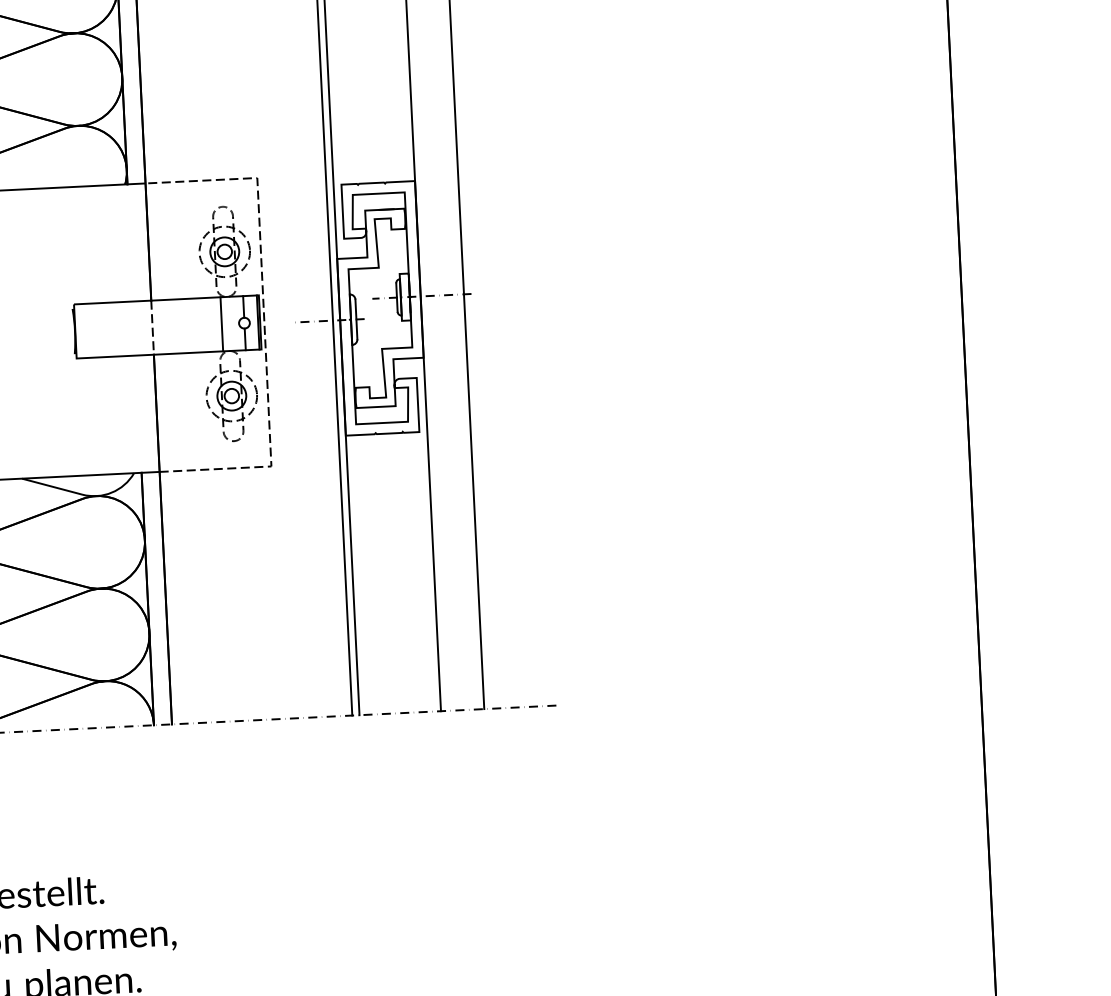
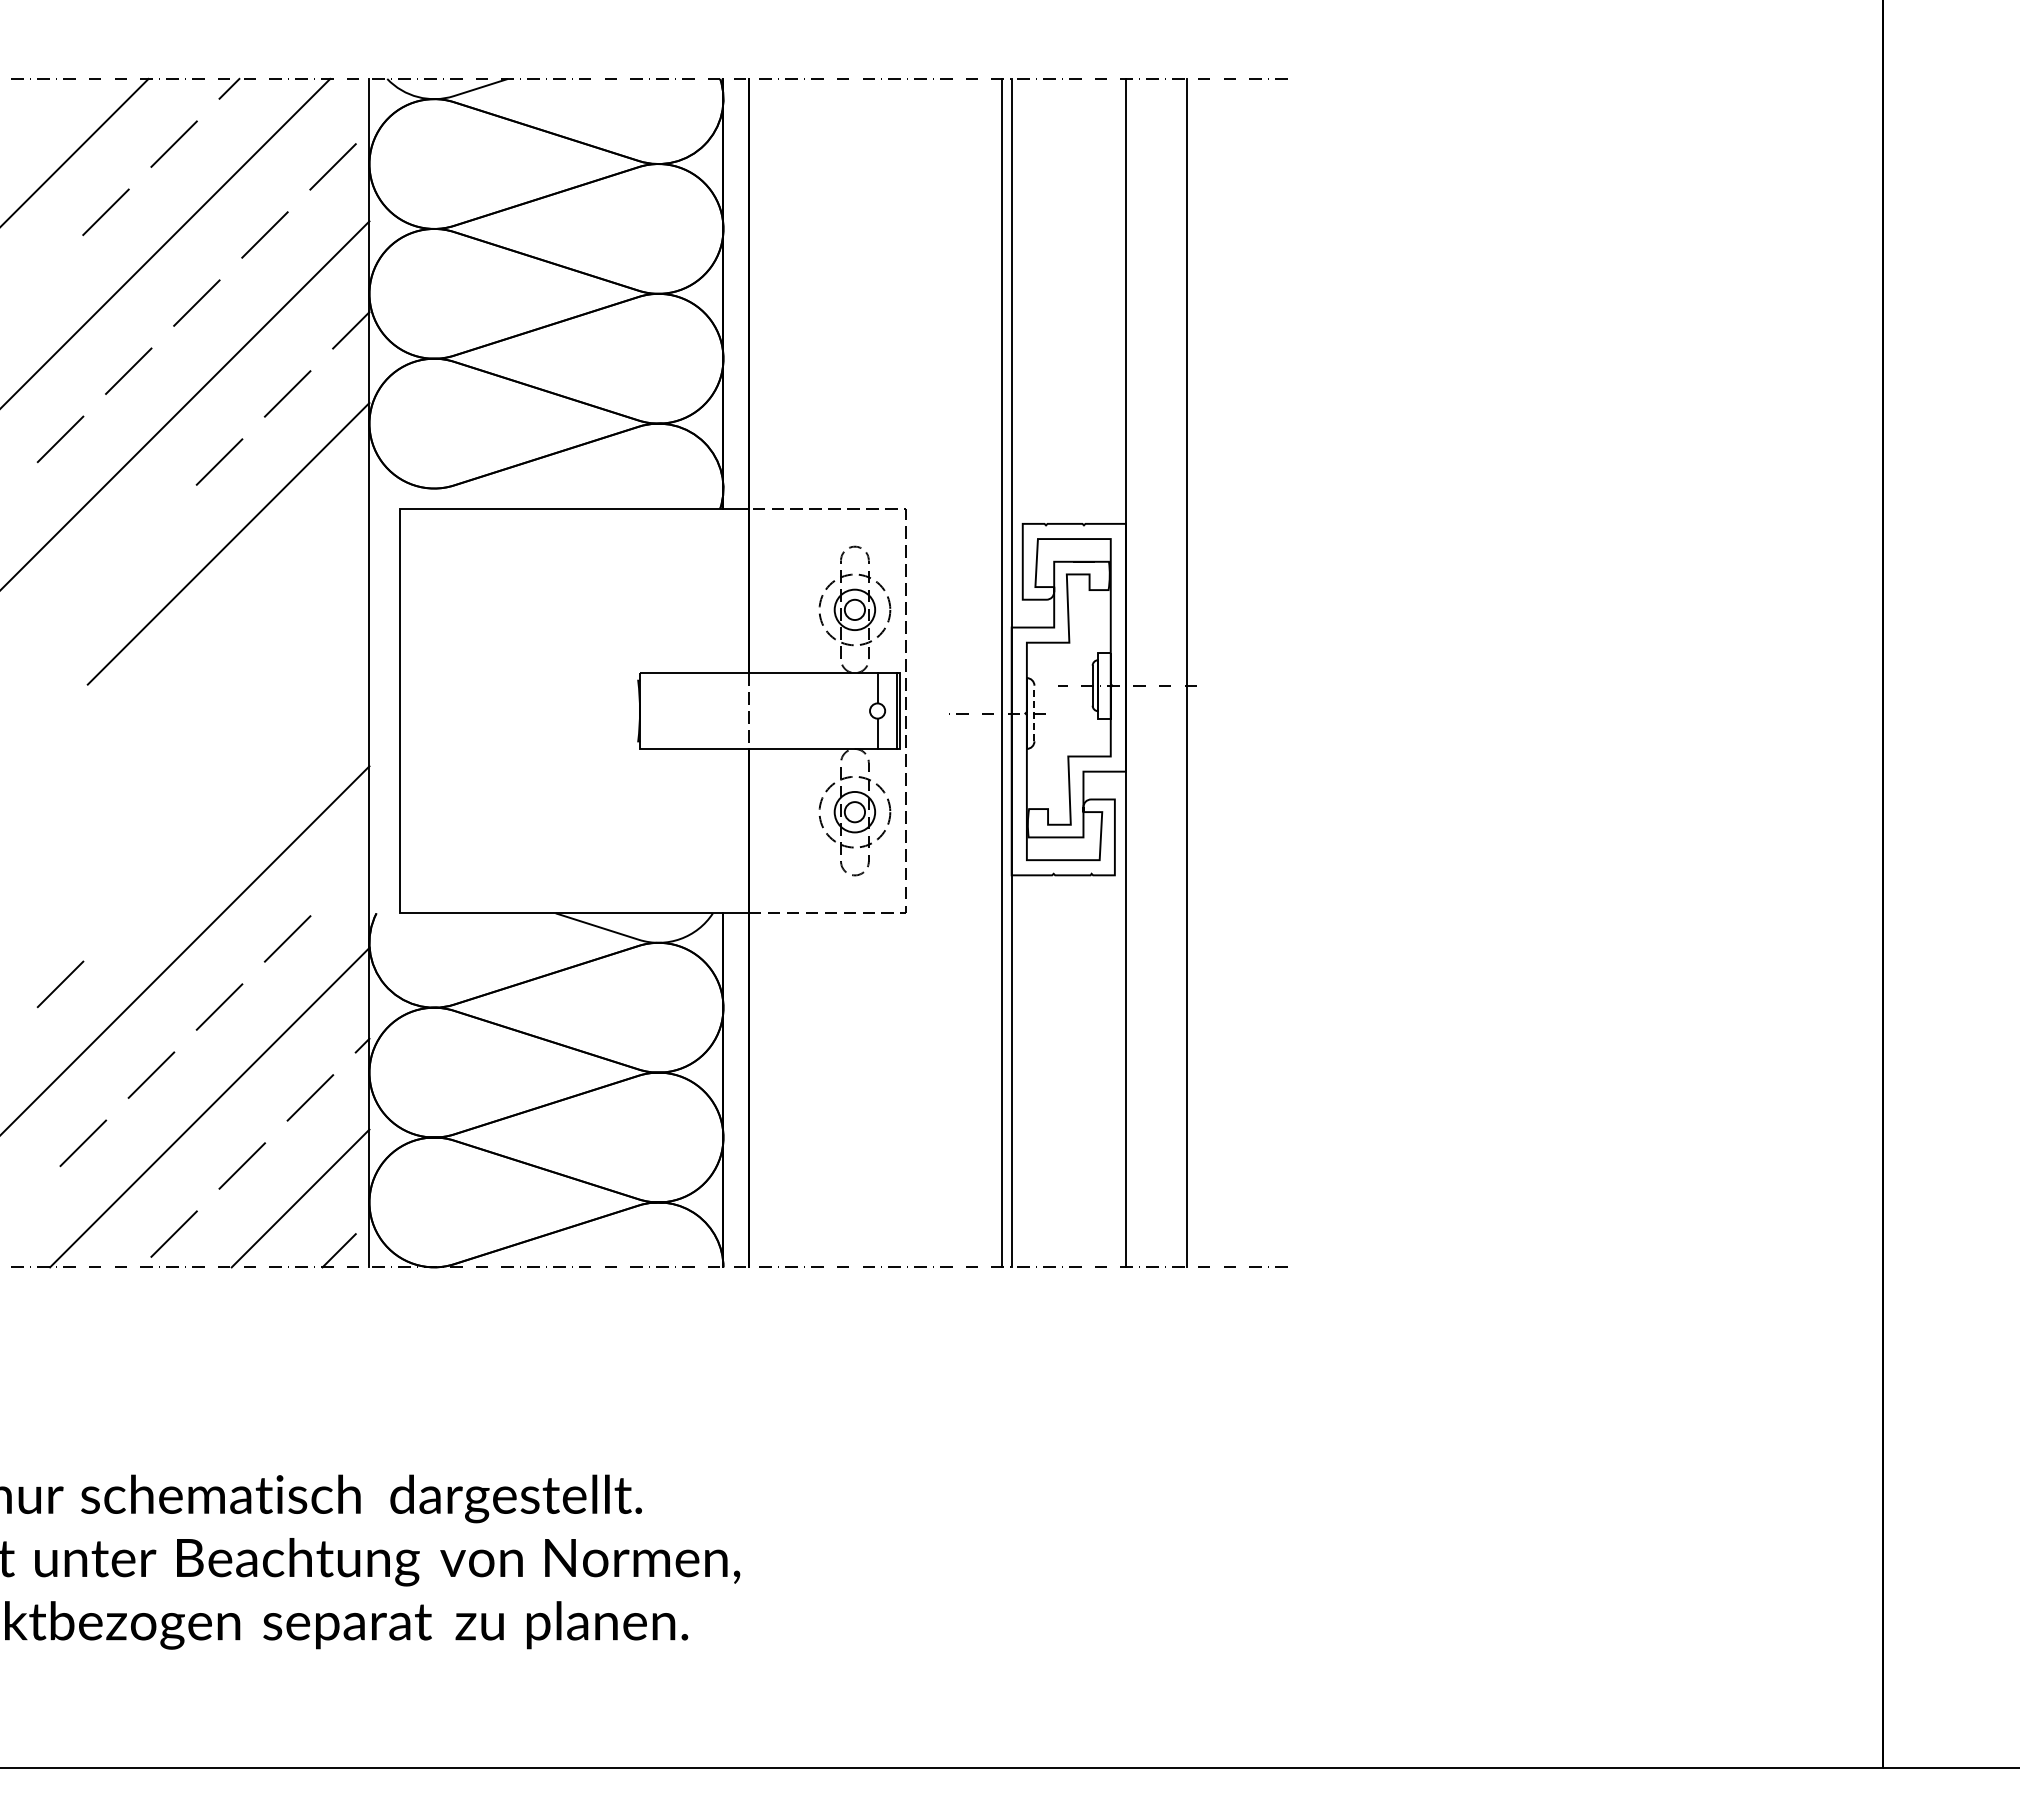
line: (356, 319) -> (1034, 713), solid -> dashed
line: (221, 323) -> (845, 710), removed

